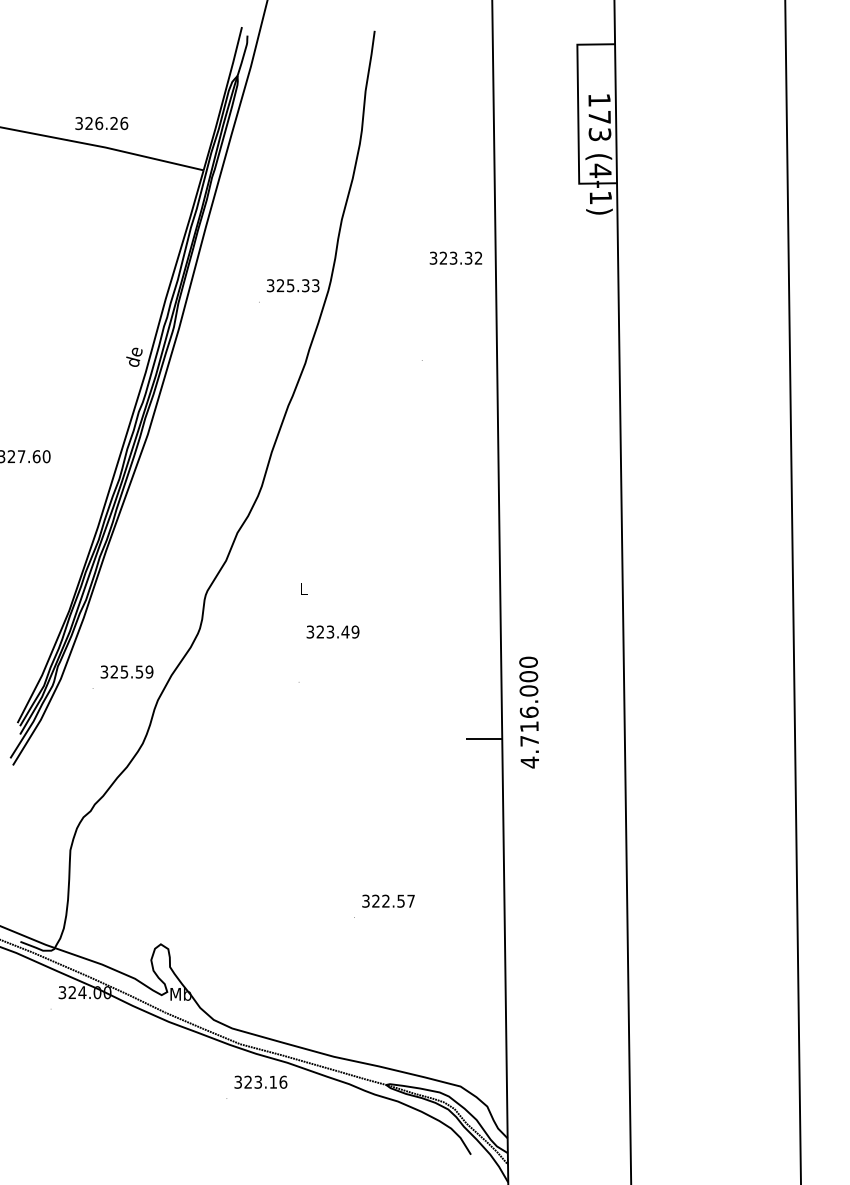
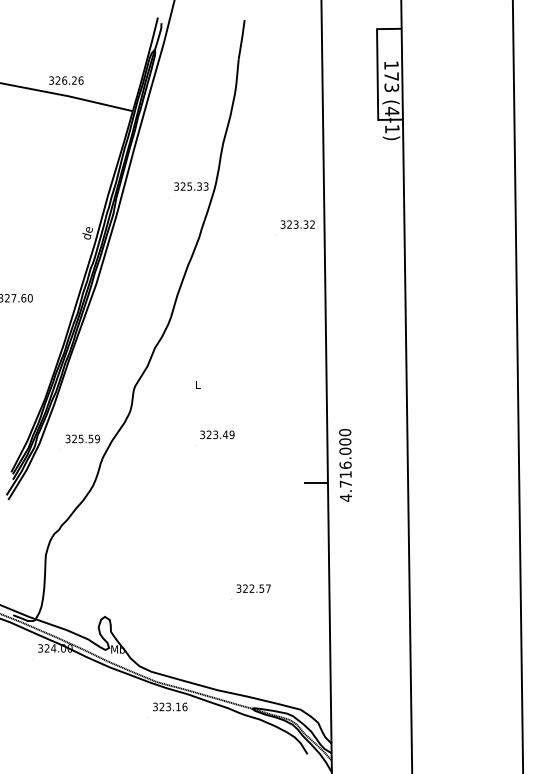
text: (455, 258) -> (297, 224), moved
text: (333, 631) -> (217, 434), moved

